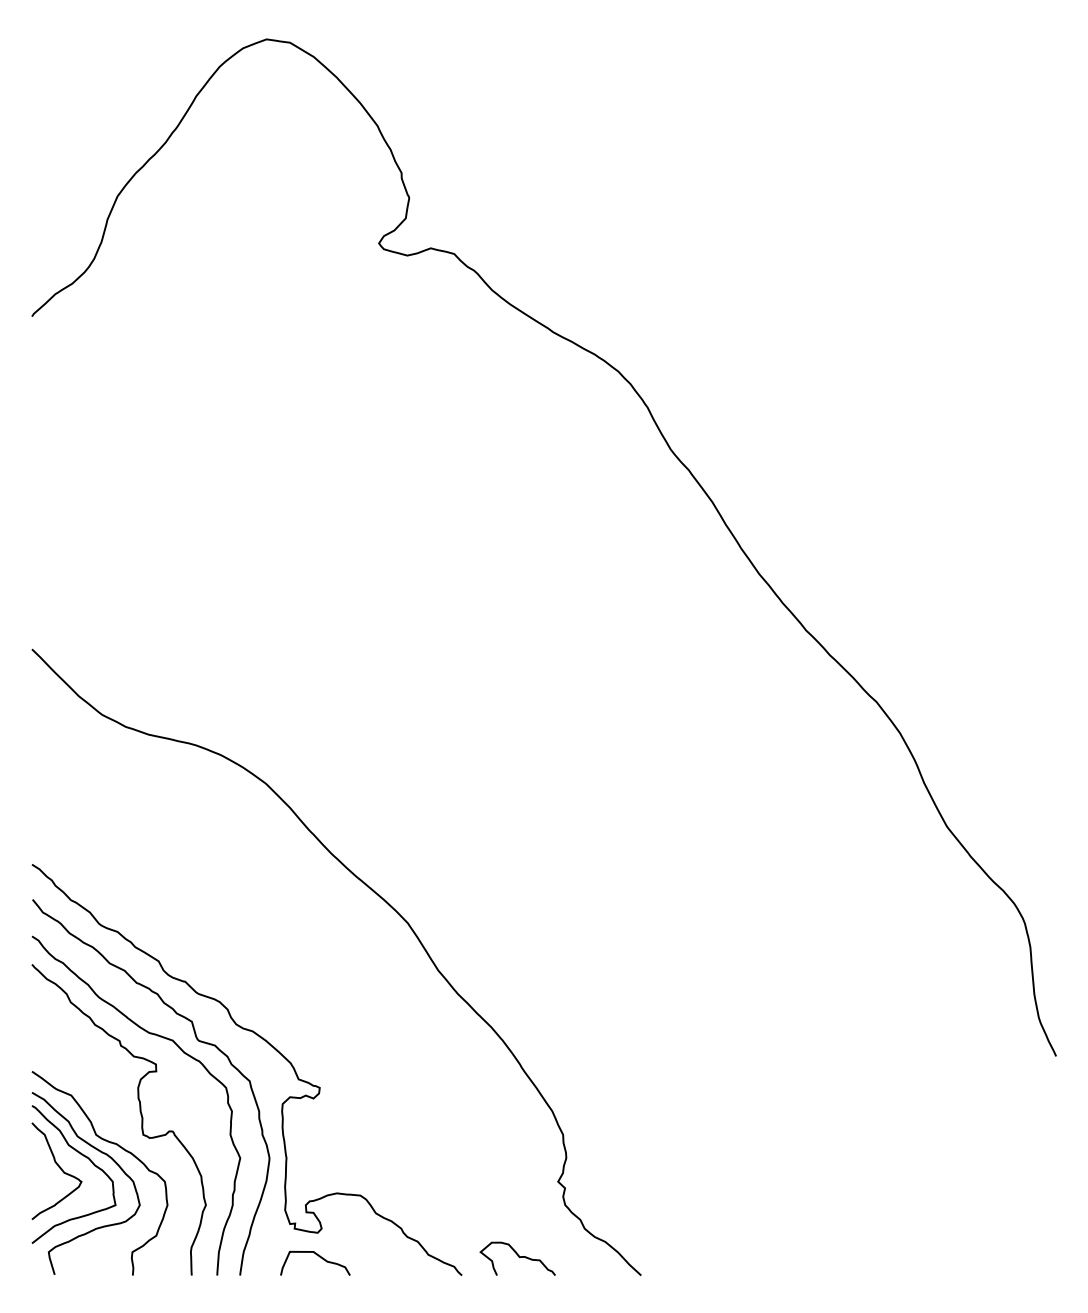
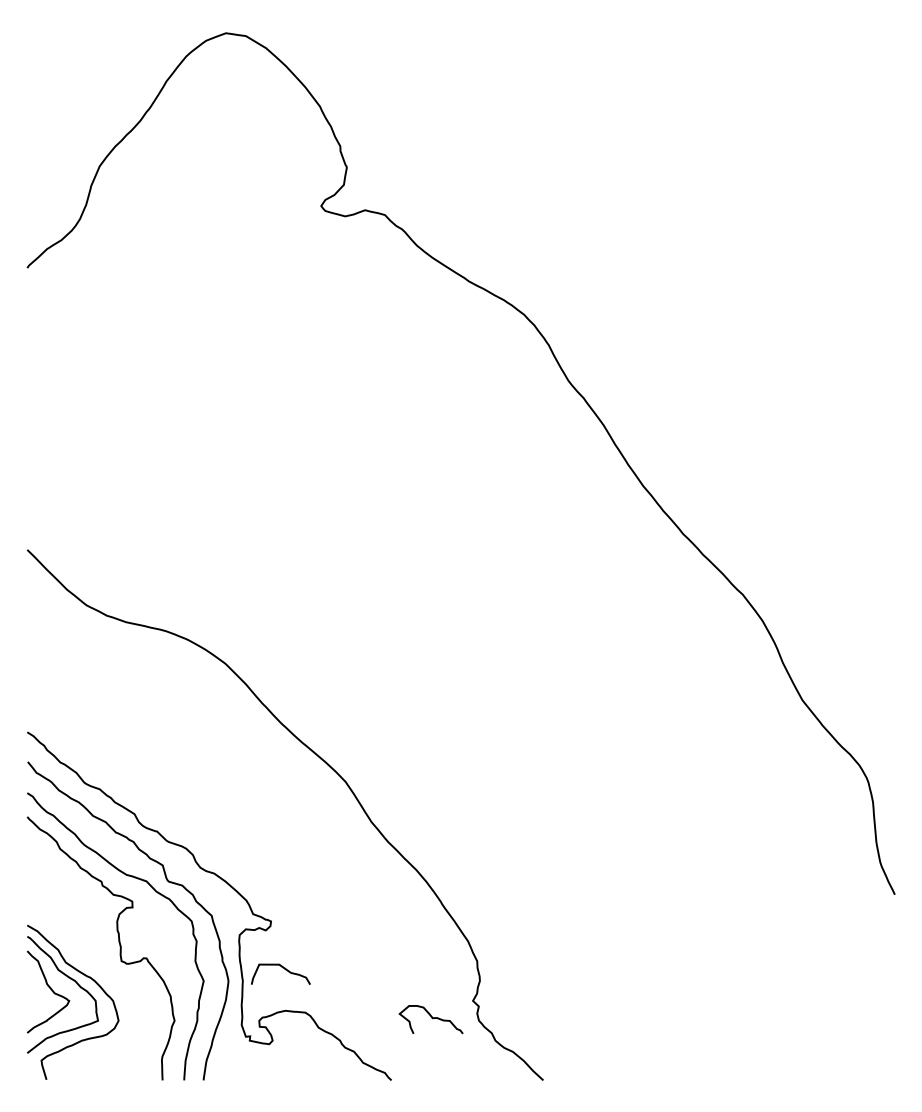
curve: (110, 1143) -> (93, 968), removed
curve: (319, 1257) -> (284, 969), moved
curve: (518, 1257) -> (431, 1018), moved

